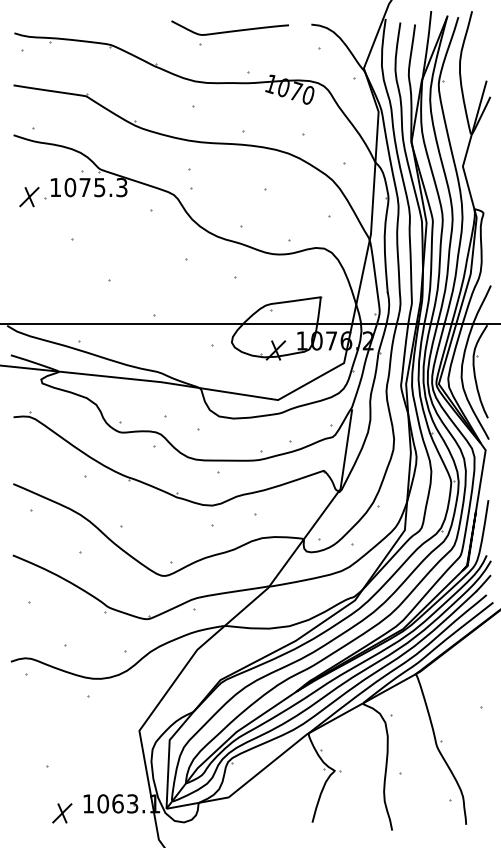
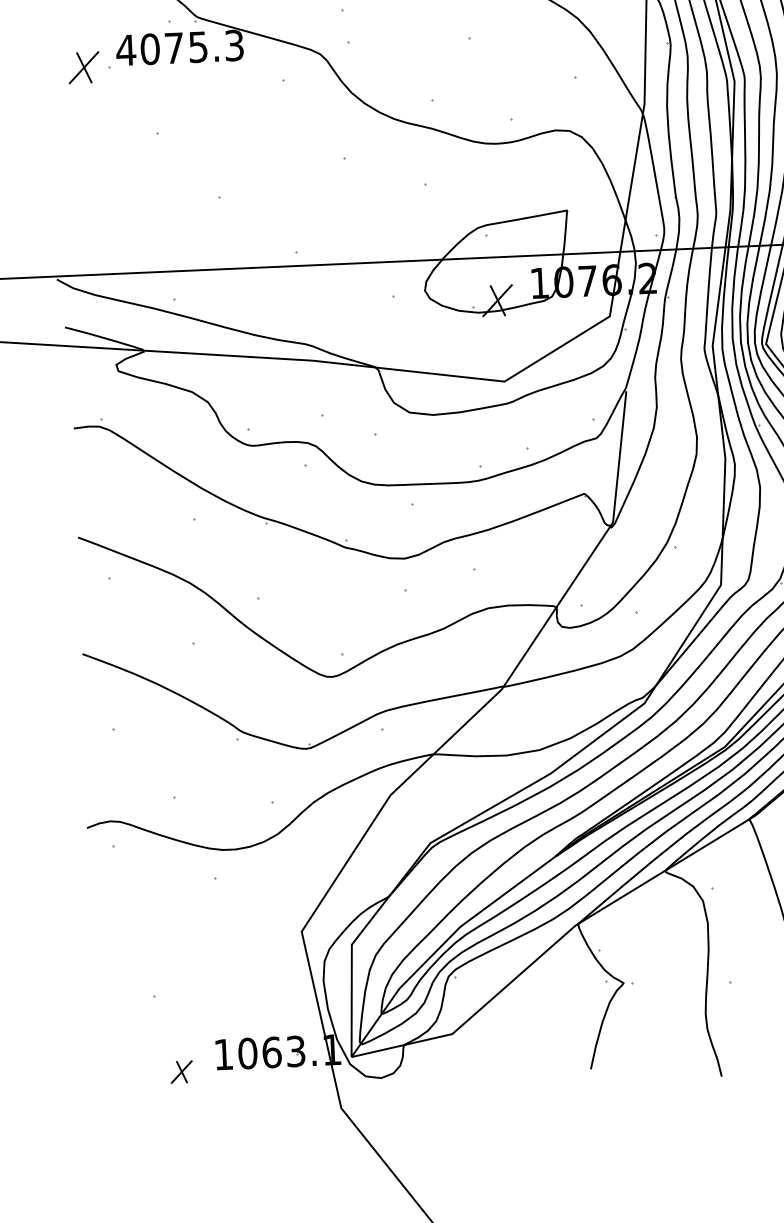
text: (55, 187) -> (125, 50), 1075.3 -> 4075.3
part: (62, 813) -> (181, 1072), size x0.7

